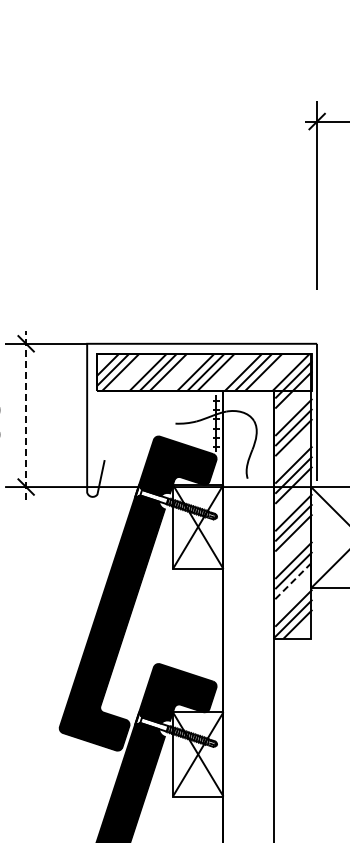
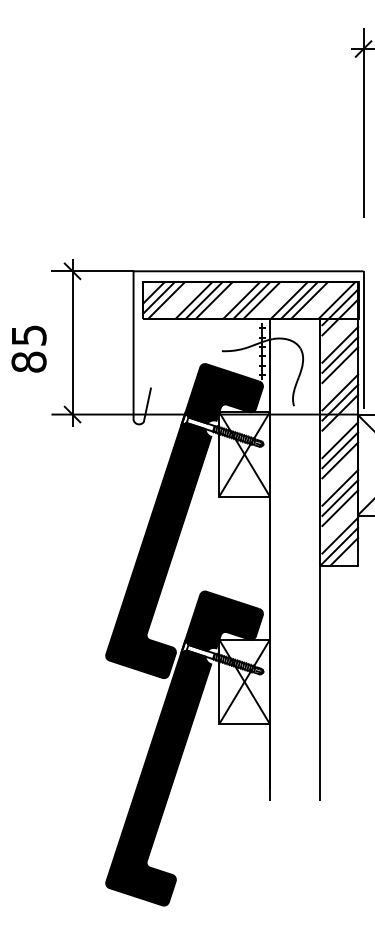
line: (26, 415) -> (72, 342), dashed -> solid
line: (294, 581) -> (340, 508), dashed -> solid

